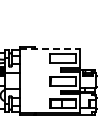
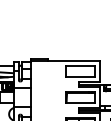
line: (50, 48) -> (66, 60), dashed -> solid

